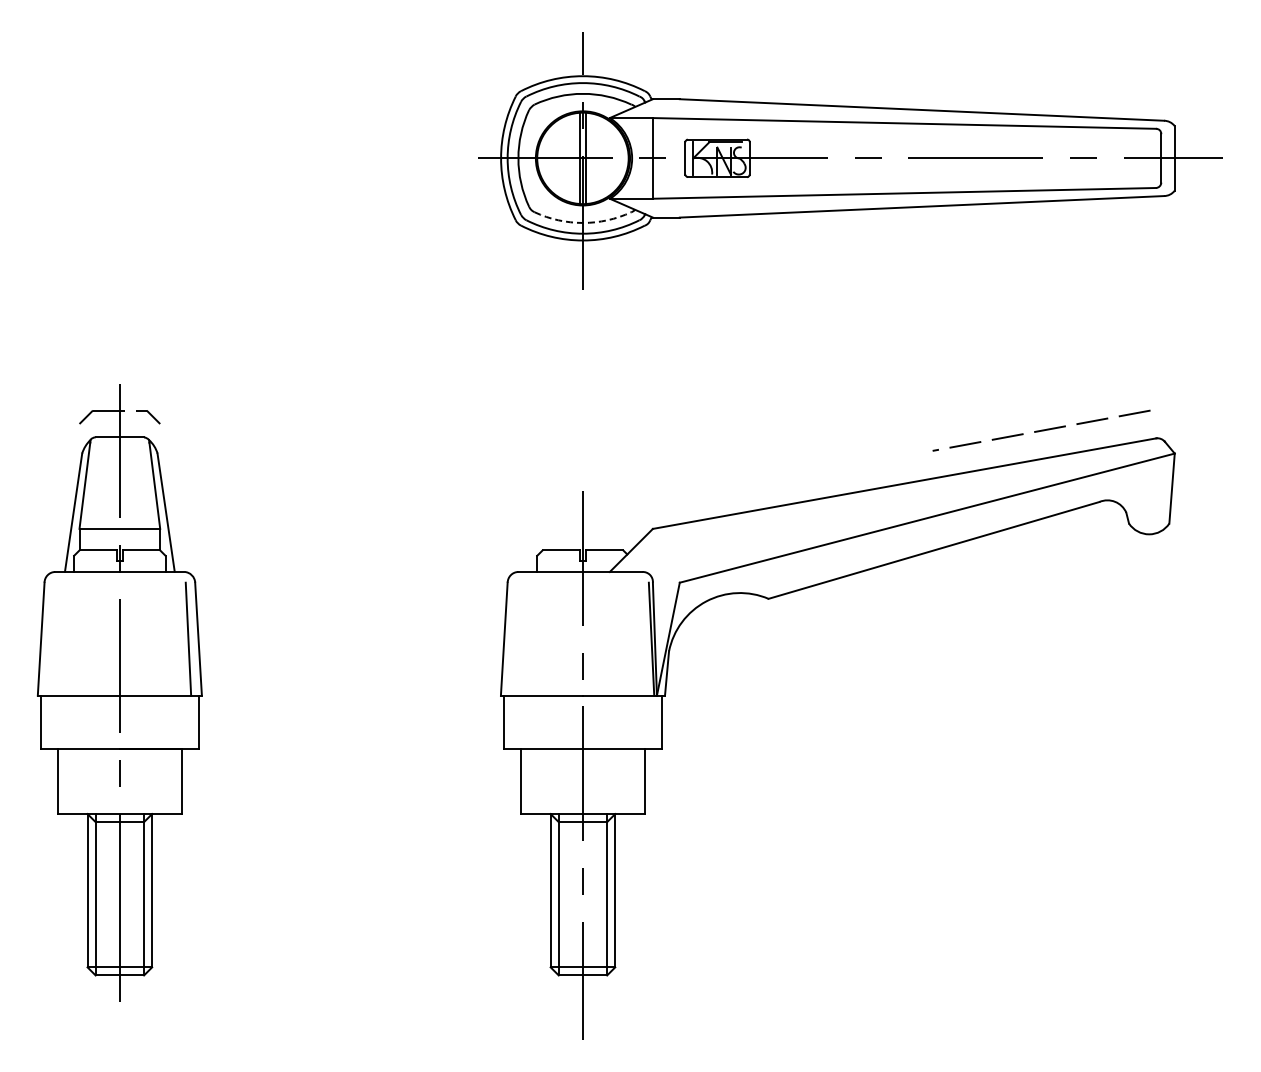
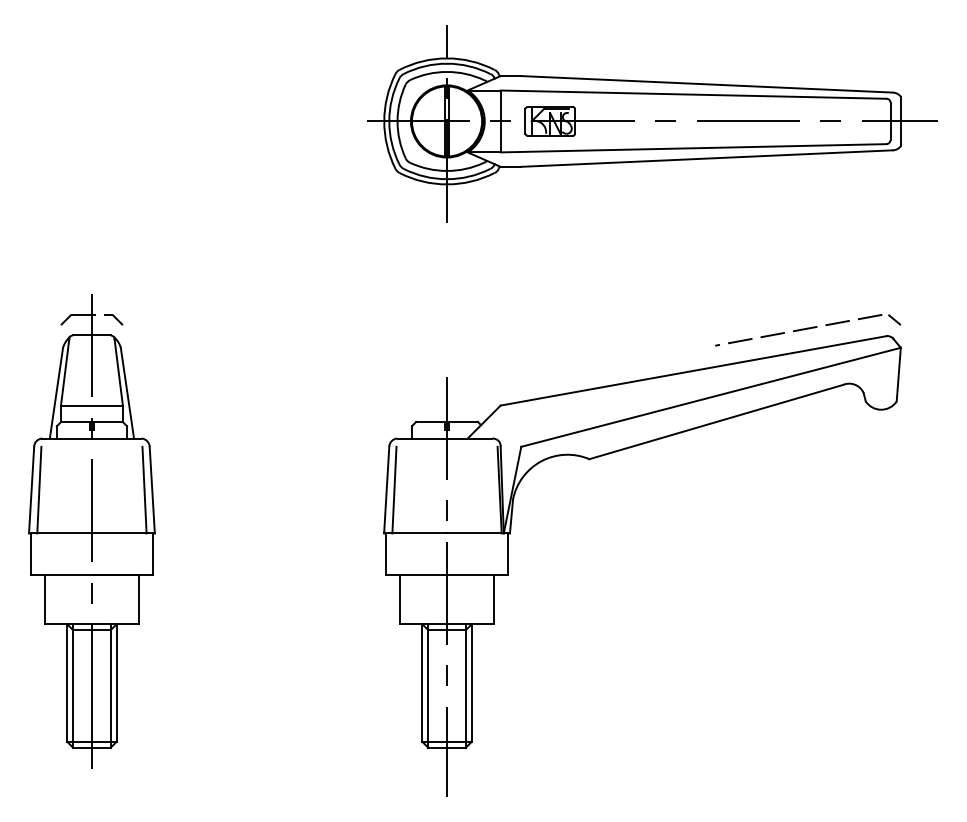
arc: (582, 222) -> (446, 170), dashed -> solid
line: (1166, 417) -> (894, 320), added
line: (50, 638) -> (38, 489), added
line: (514, 638) -> (394, 489), added

